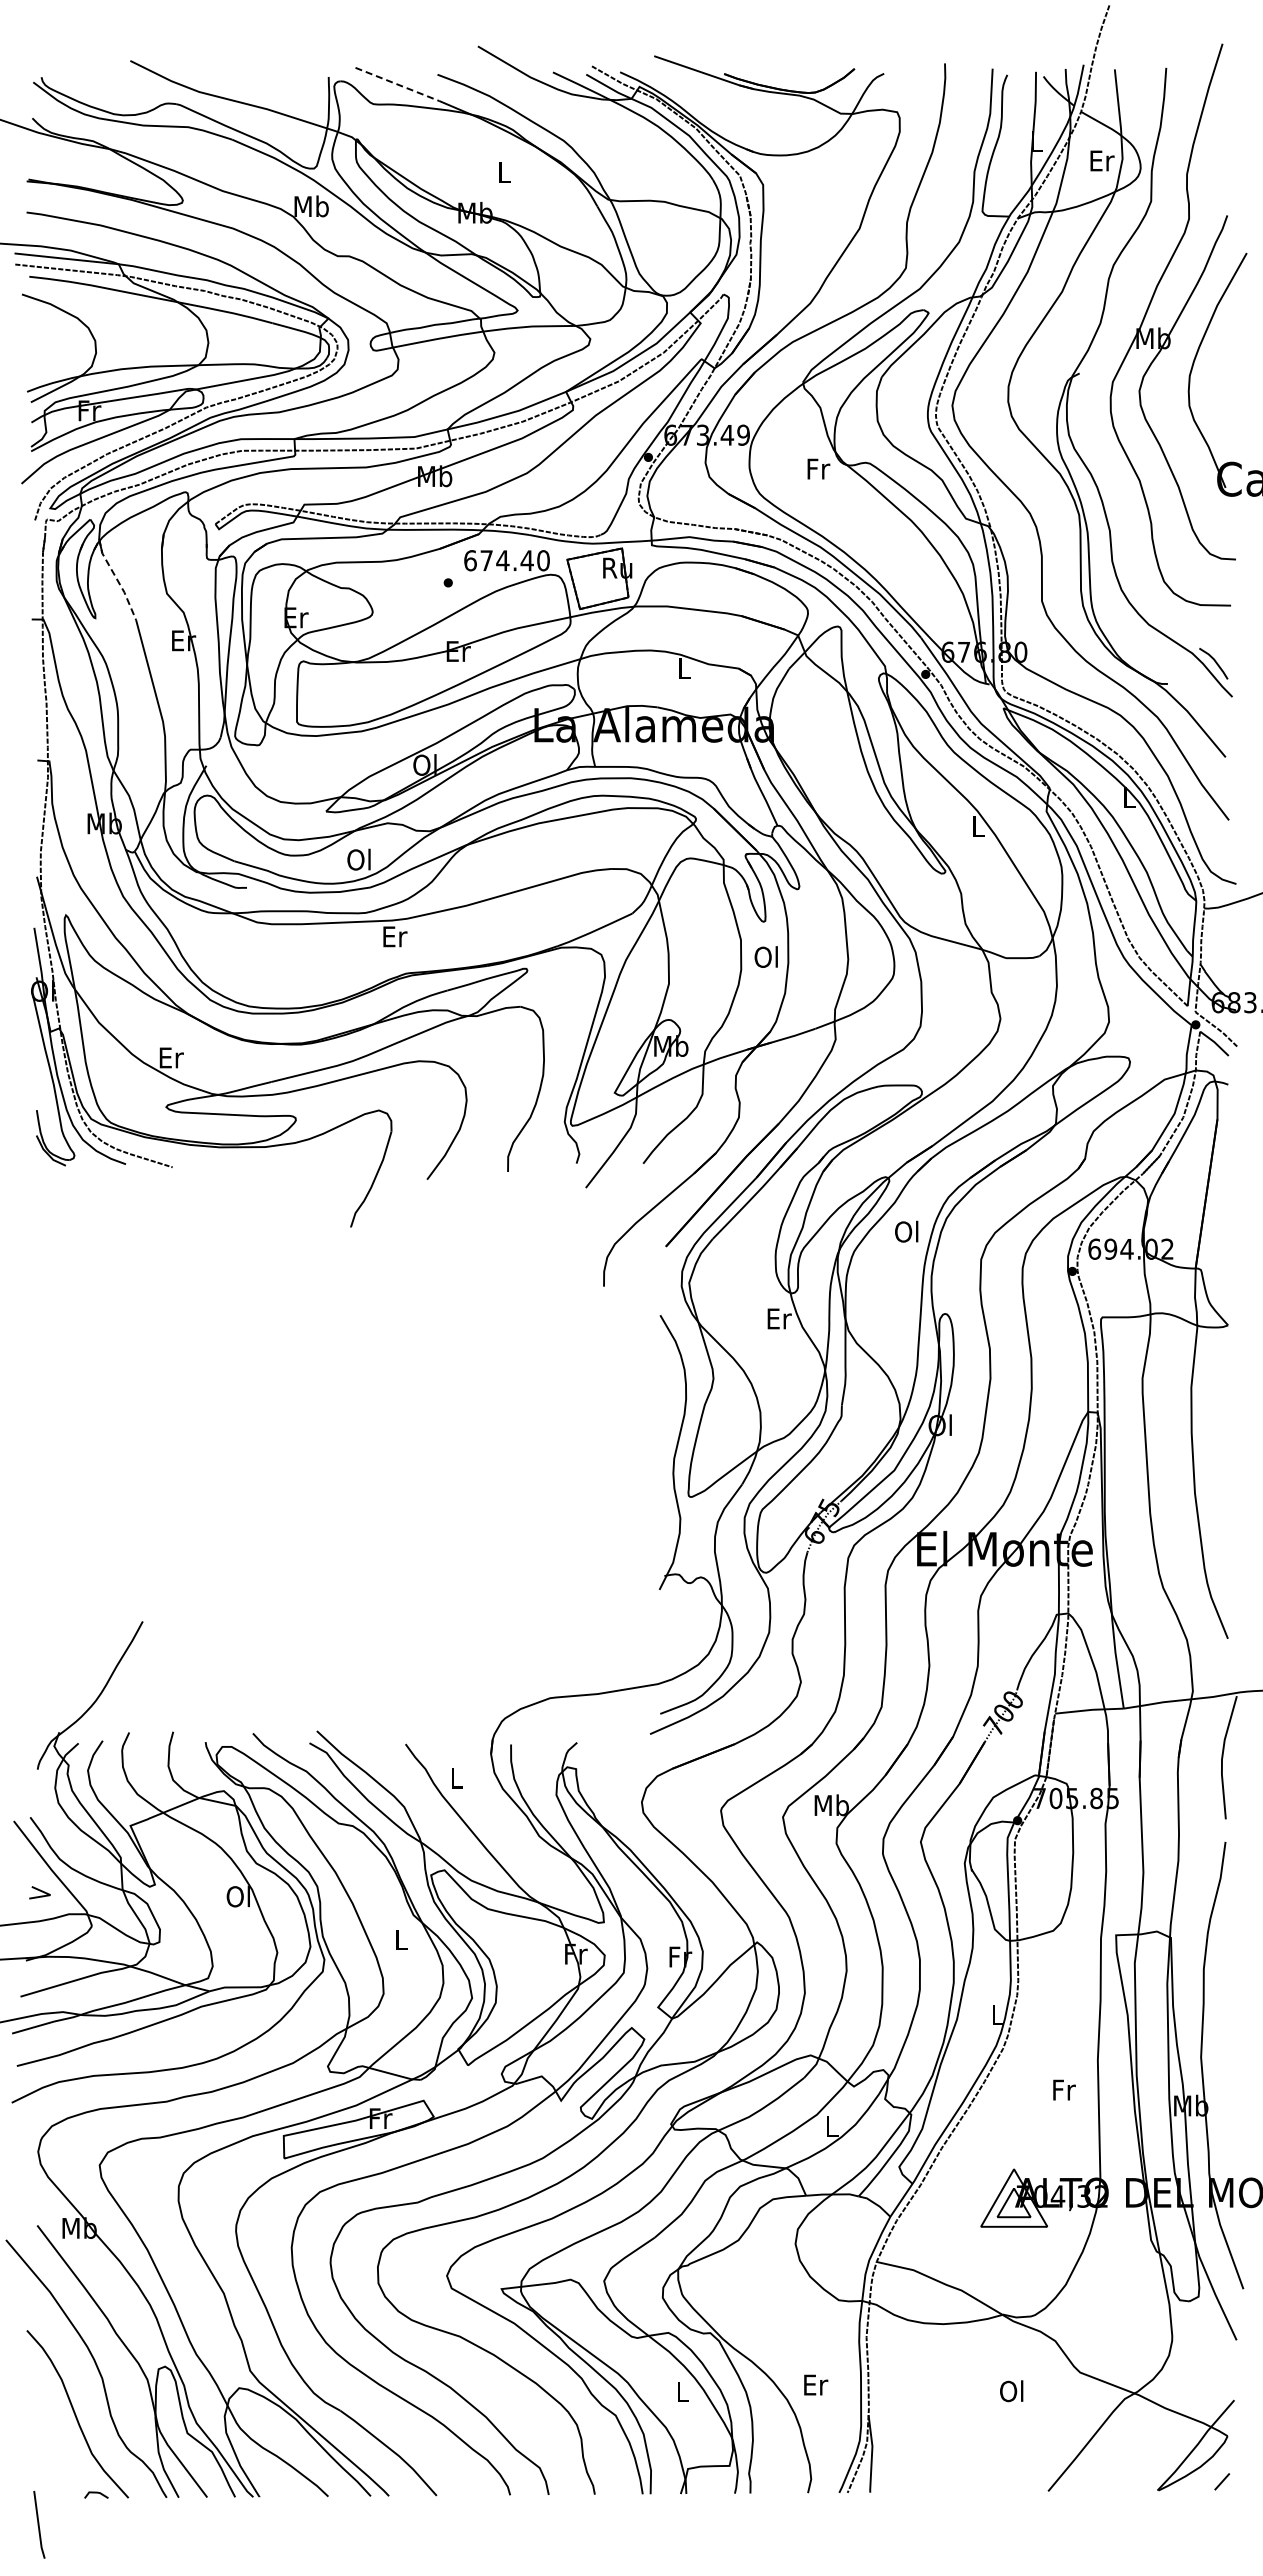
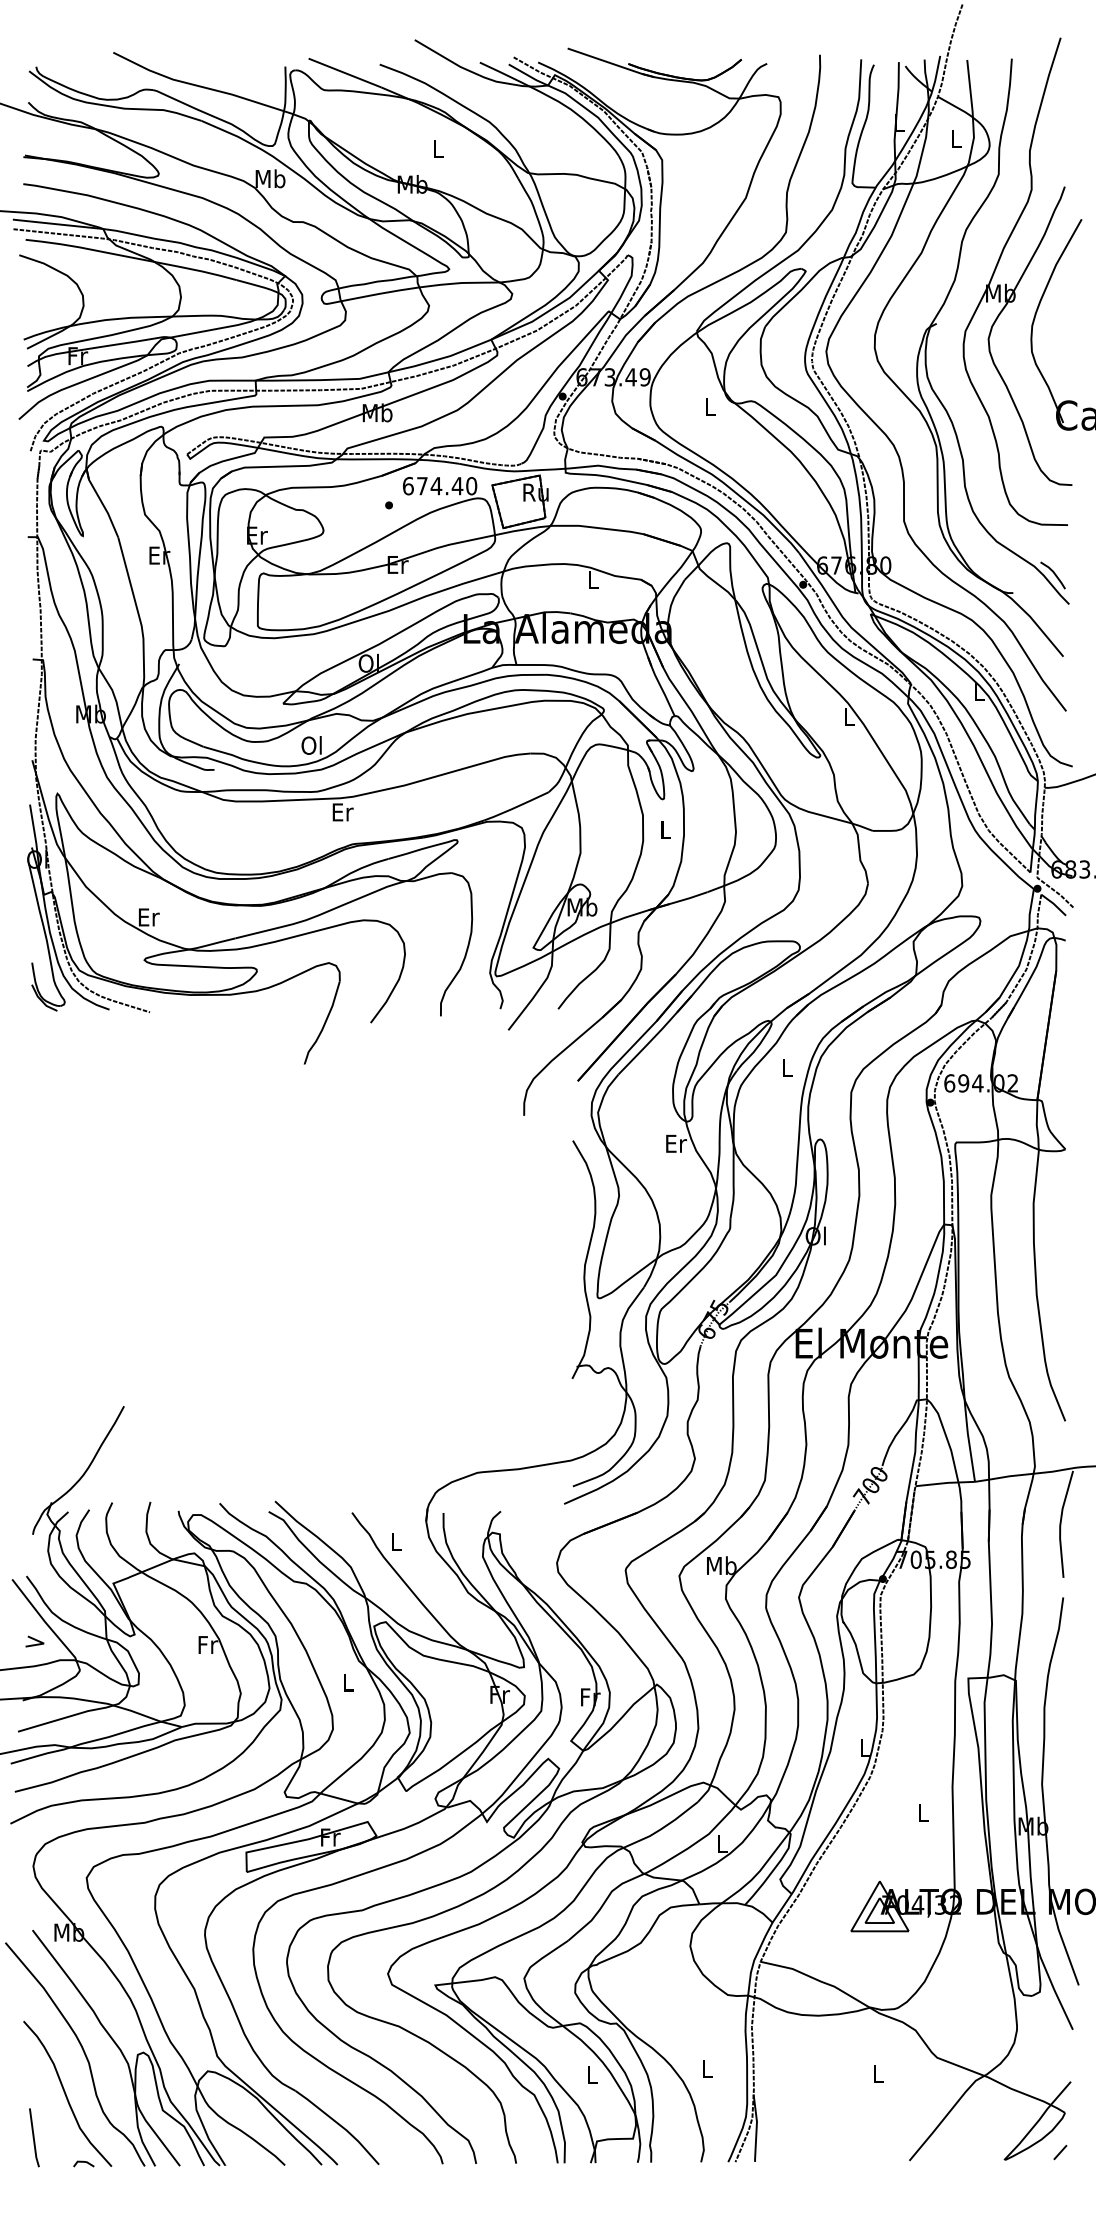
line: (397, 84) -> (345, 73), dashed -> solid
text: (1102, 160) -> (956, 139), Er -> L
text: (818, 468) -> (710, 406), Fr -> L
line: (117, 580) -> (102, 503), dashed -> solid
text: (765, 956) -> (664, 829), Ol -> L
text: (906, 1231) -> (786, 1067), Ol -> L
text: (238, 1896) -> (207, 1644), Ol -> Fr
text: (1064, 2089) -> (923, 1812), Fr -> L
text: (816, 2384) -> (708, 2068), Er -> L
text: (1011, 2391) -> (877, 2074), Ol -> L
line: (39, 2524) -> (34, 2137), moved

